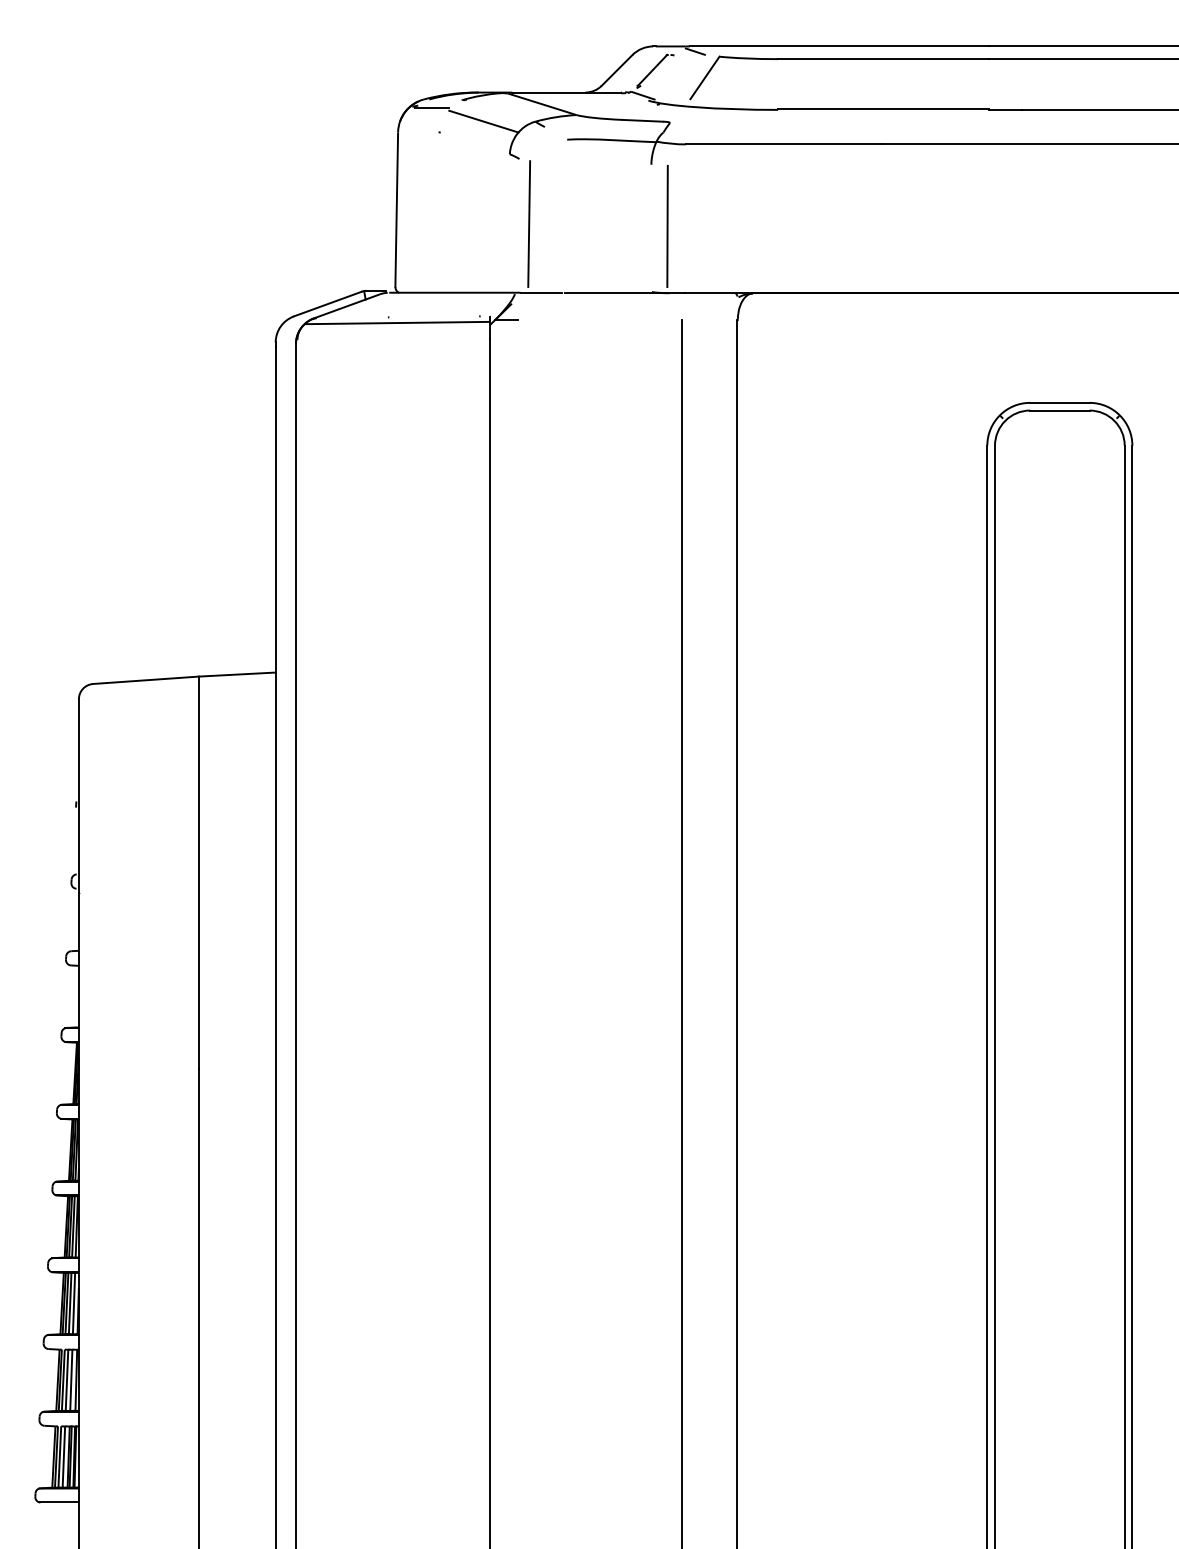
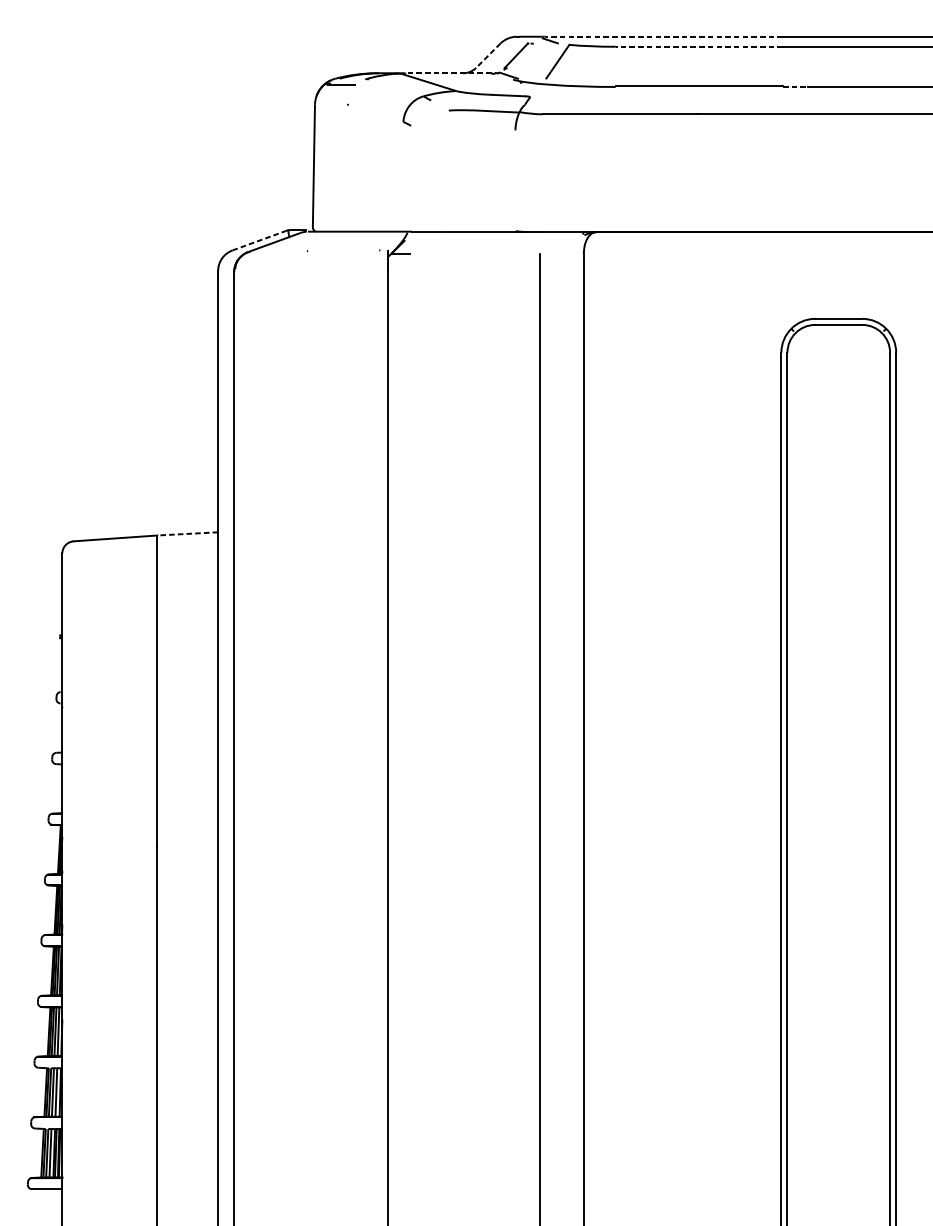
line: (839, 46) -> (664, 36), solid -> dashed
line: (883, 59) -> (699, 47), solid -> dashed
line: (617, 70) -> (488, 55), solid -> dashed
line: (566, 92) -> (448, 73), solid -> dashed
line: (1005, 109) -> (795, 86), solid -> dashed
line: (483, 121) -> (382, 96), removed
line: (529, 223) -> (419, 176), removed
line: (667, 226) -> (528, 179), removed
line: (327, 304) -> (259, 240), solid -> dashed
line: (396, 322) -> (313, 255), removed
line: (236, 674) -> (187, 533), solid -> dashed

